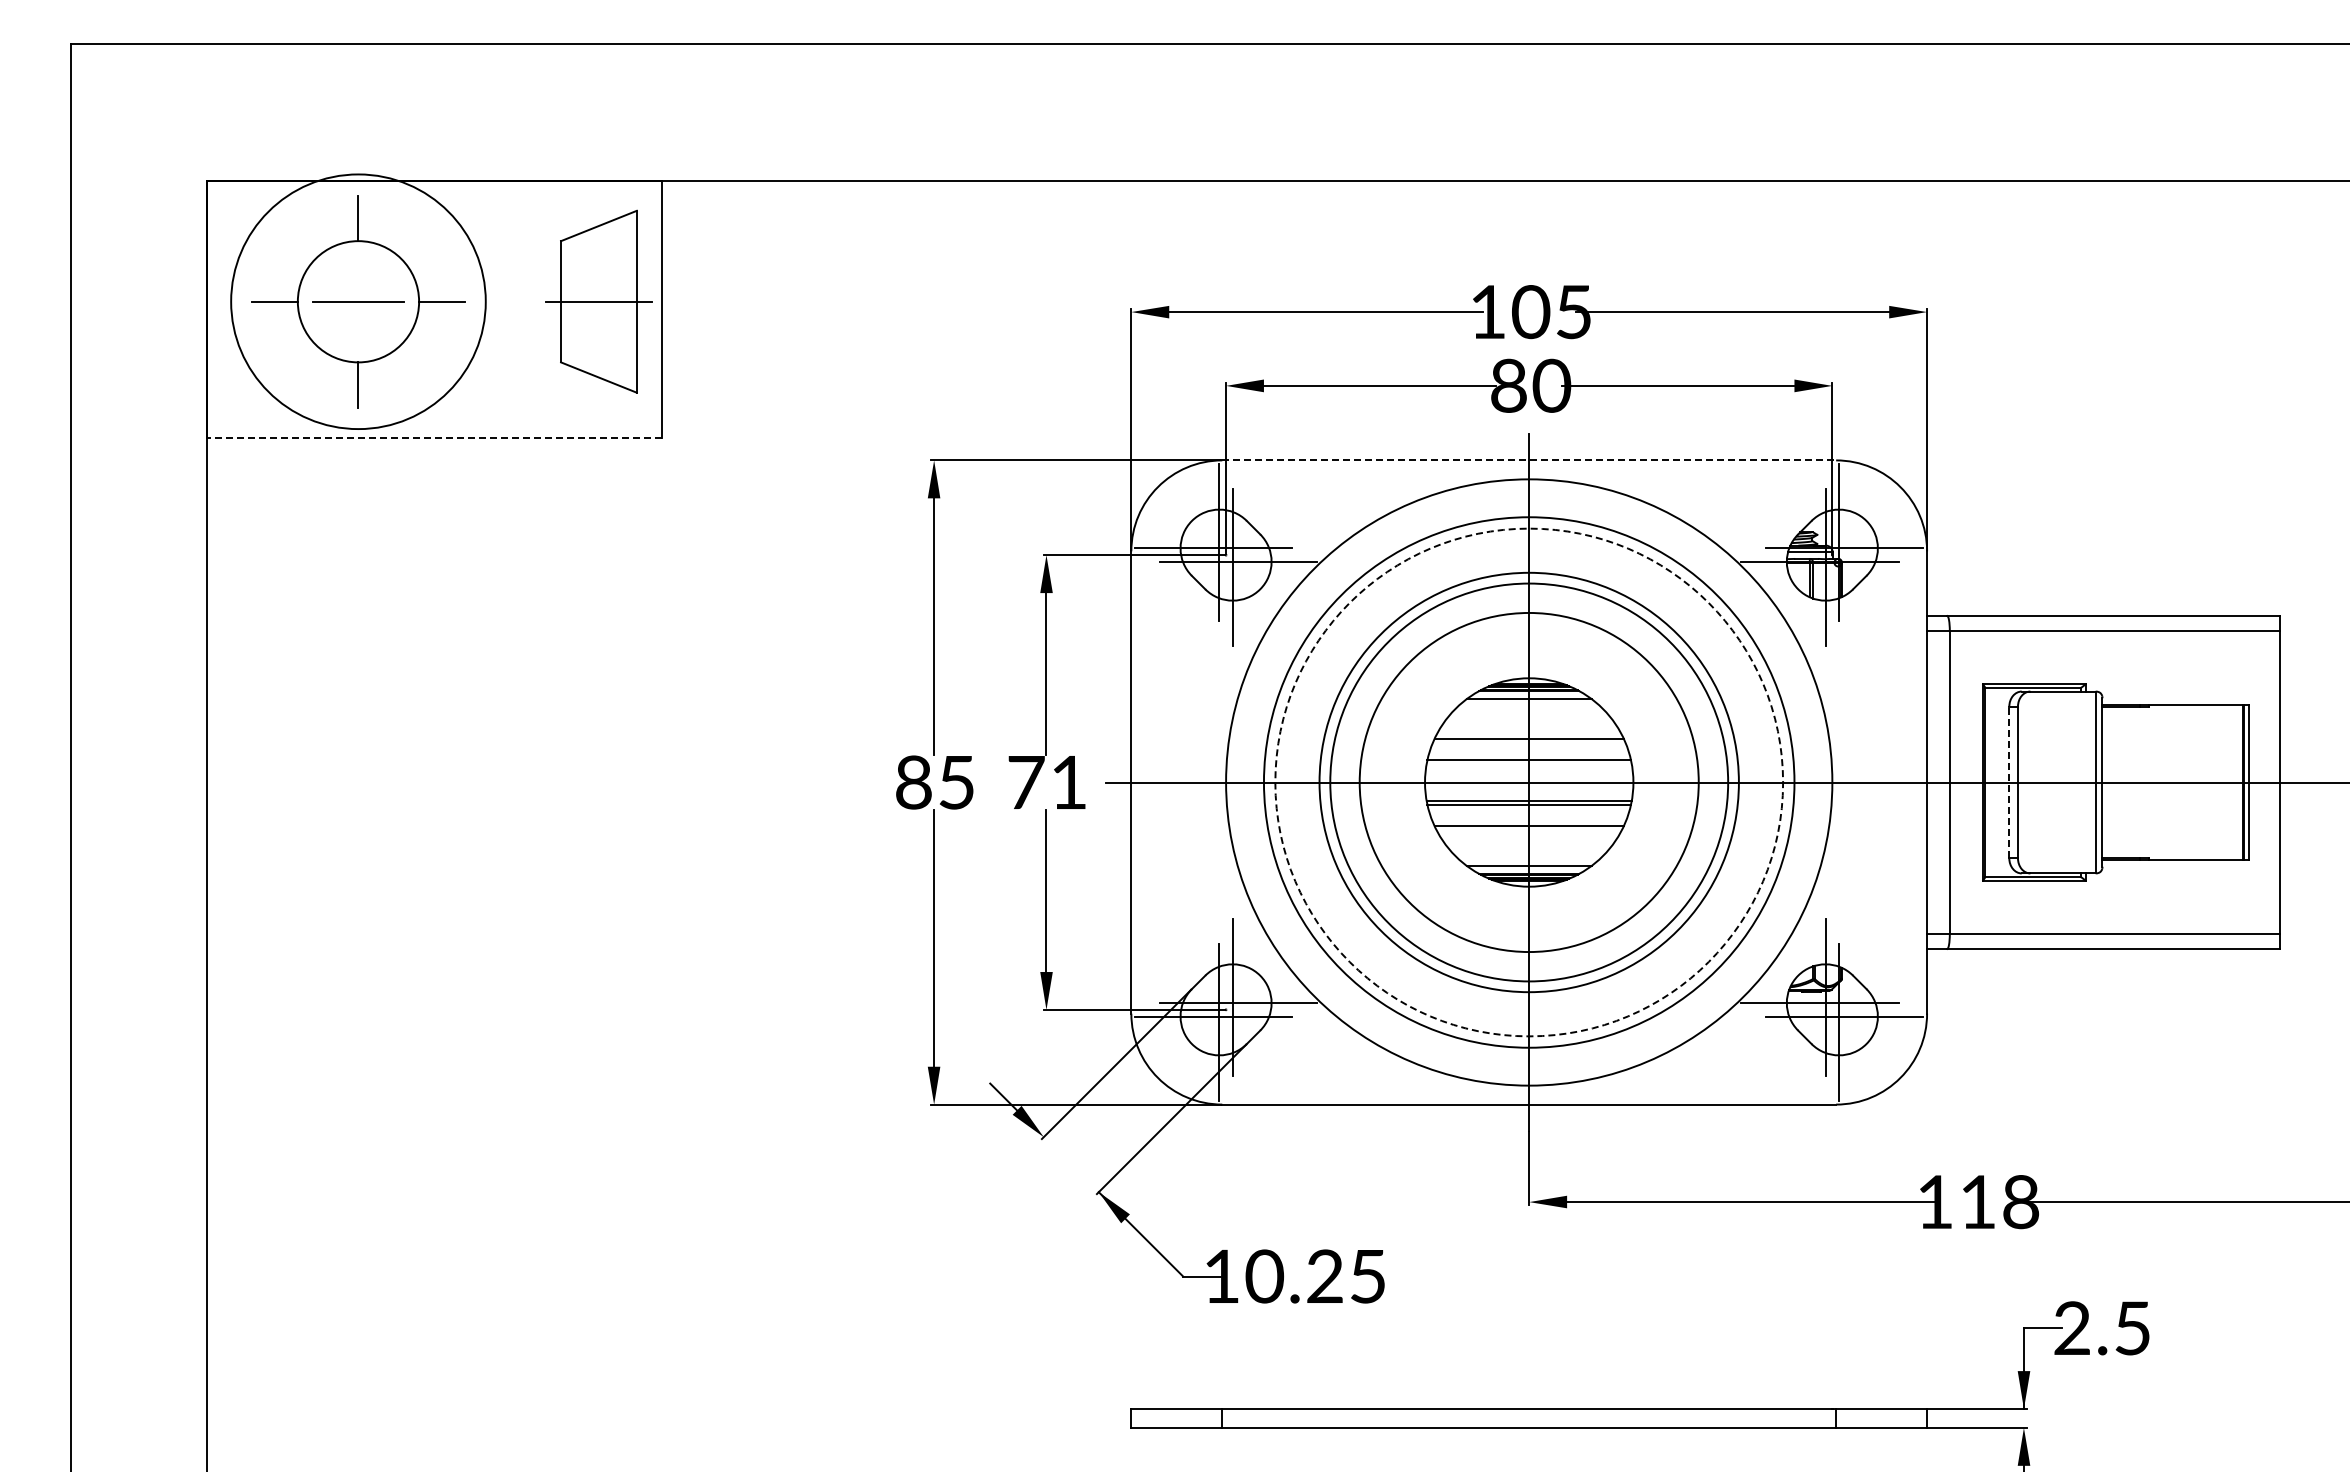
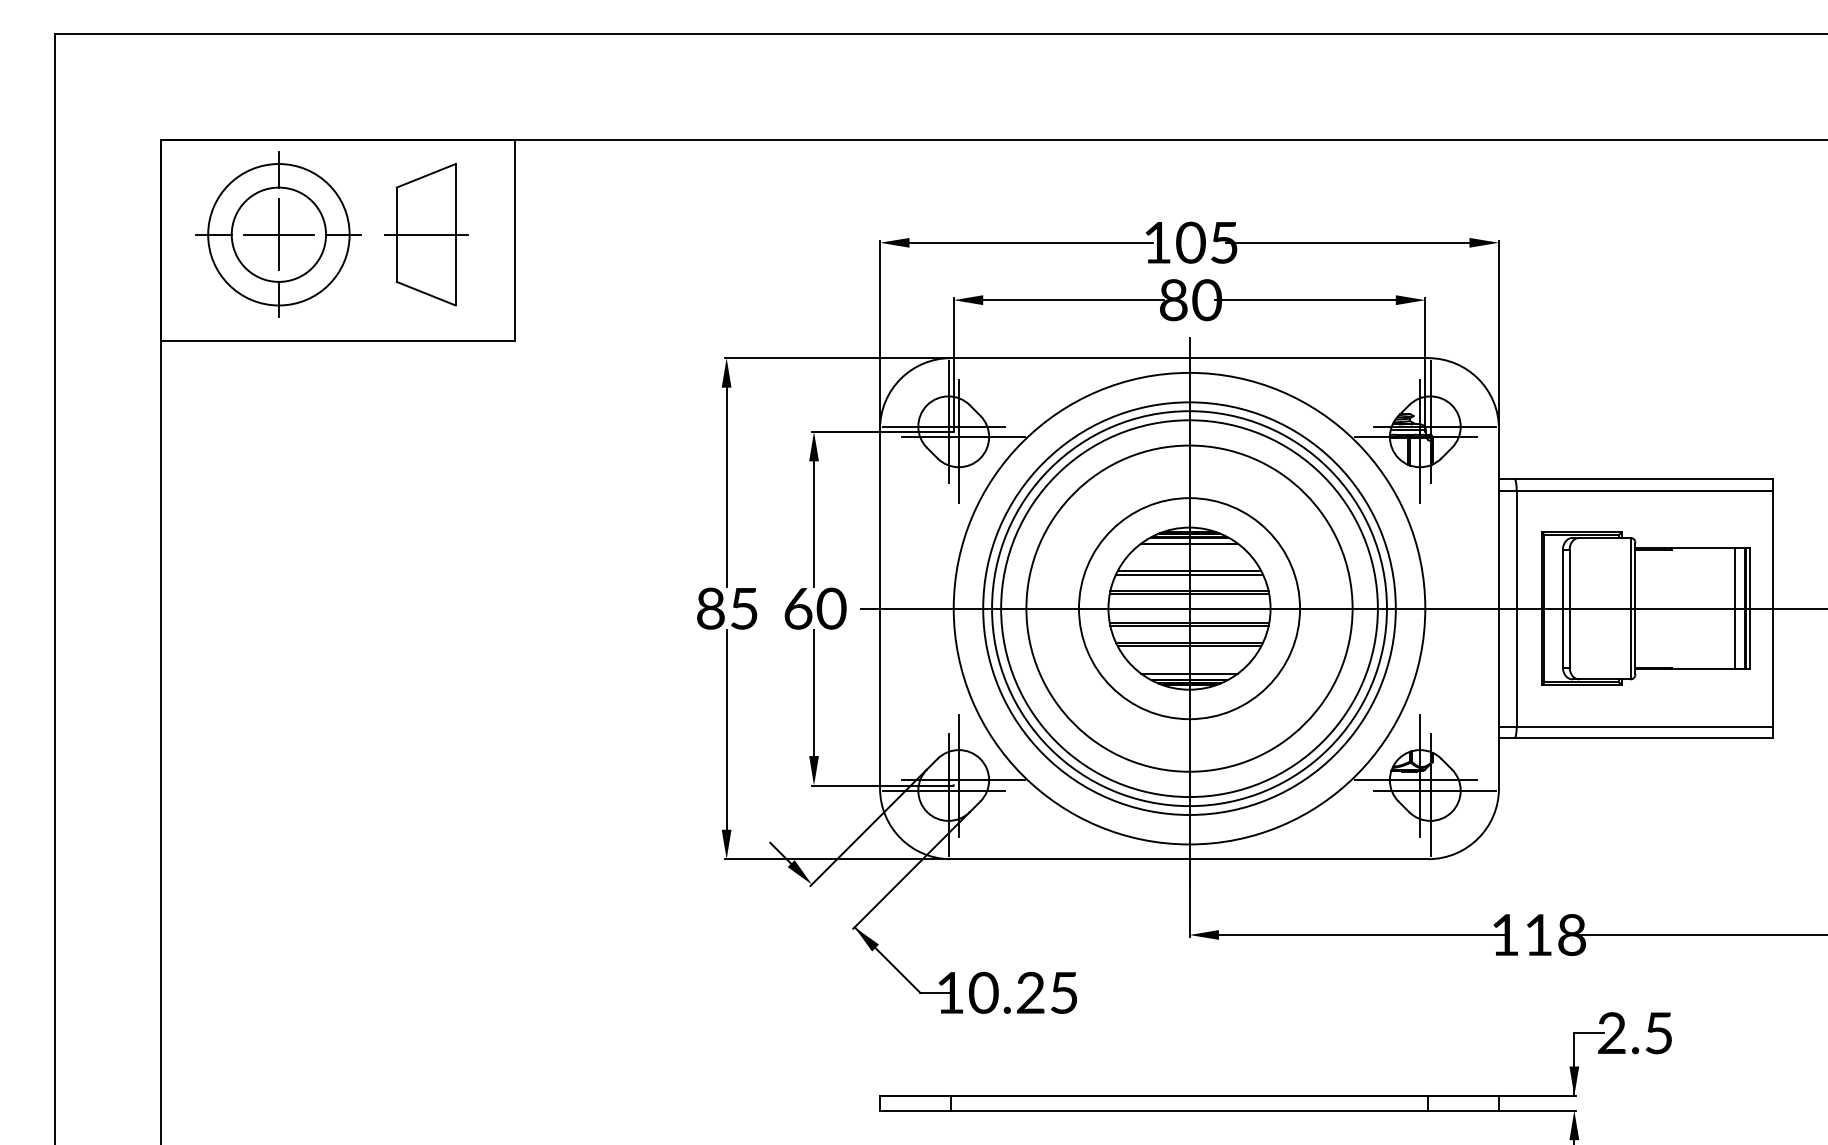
circle: (358, 301) -> (278, 234), size x0.71
line: (358, 301) -> (278, 234), added
part: (598, 301) -> (425, 234), moved
line: (433, 438) -> (337, 341), dashed -> solid
line: (1529, 460) -> (1189, 358), dashed -> solid
line: (1528, 734) -> (1188, 571), added
line: (1528, 763) -> (1188, 593), added
text: (1048, 782) -> (815, 608), 71 -> 60
circle: (1529, 782) -> (1189, 608), dashed -> solid
circle: (1529, 782) -> (1189, 608), size x0.71
circle: (1529, 782) -> (1189, 608), size x1.43
line: (2009, 782) -> (1563, 608), dashed -> solid
line: (2230, 782) -> (1734, 608), added
line: (1528, 830) -> (1188, 646), added

